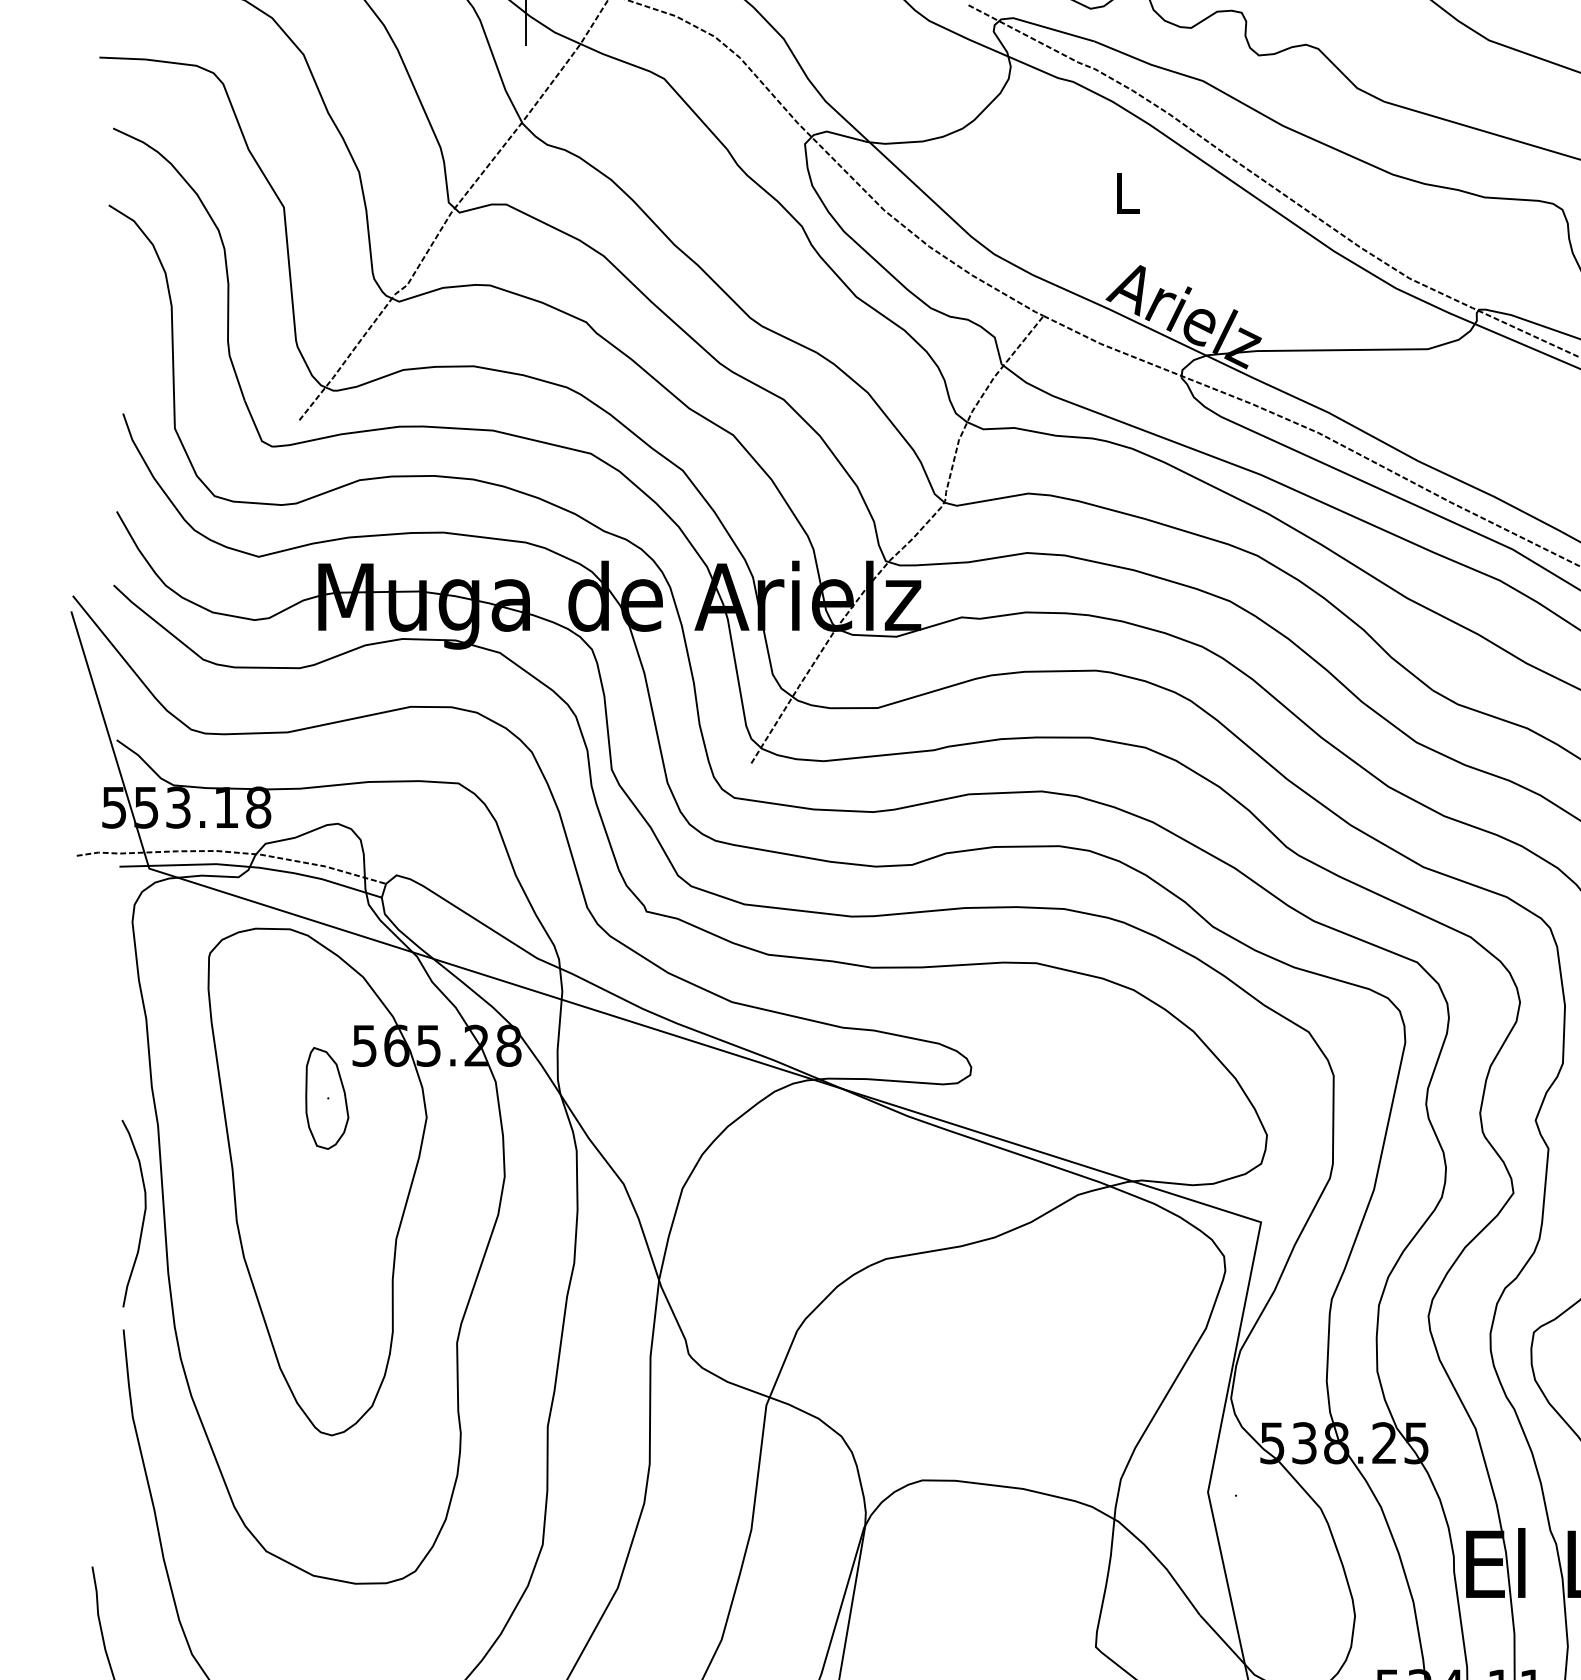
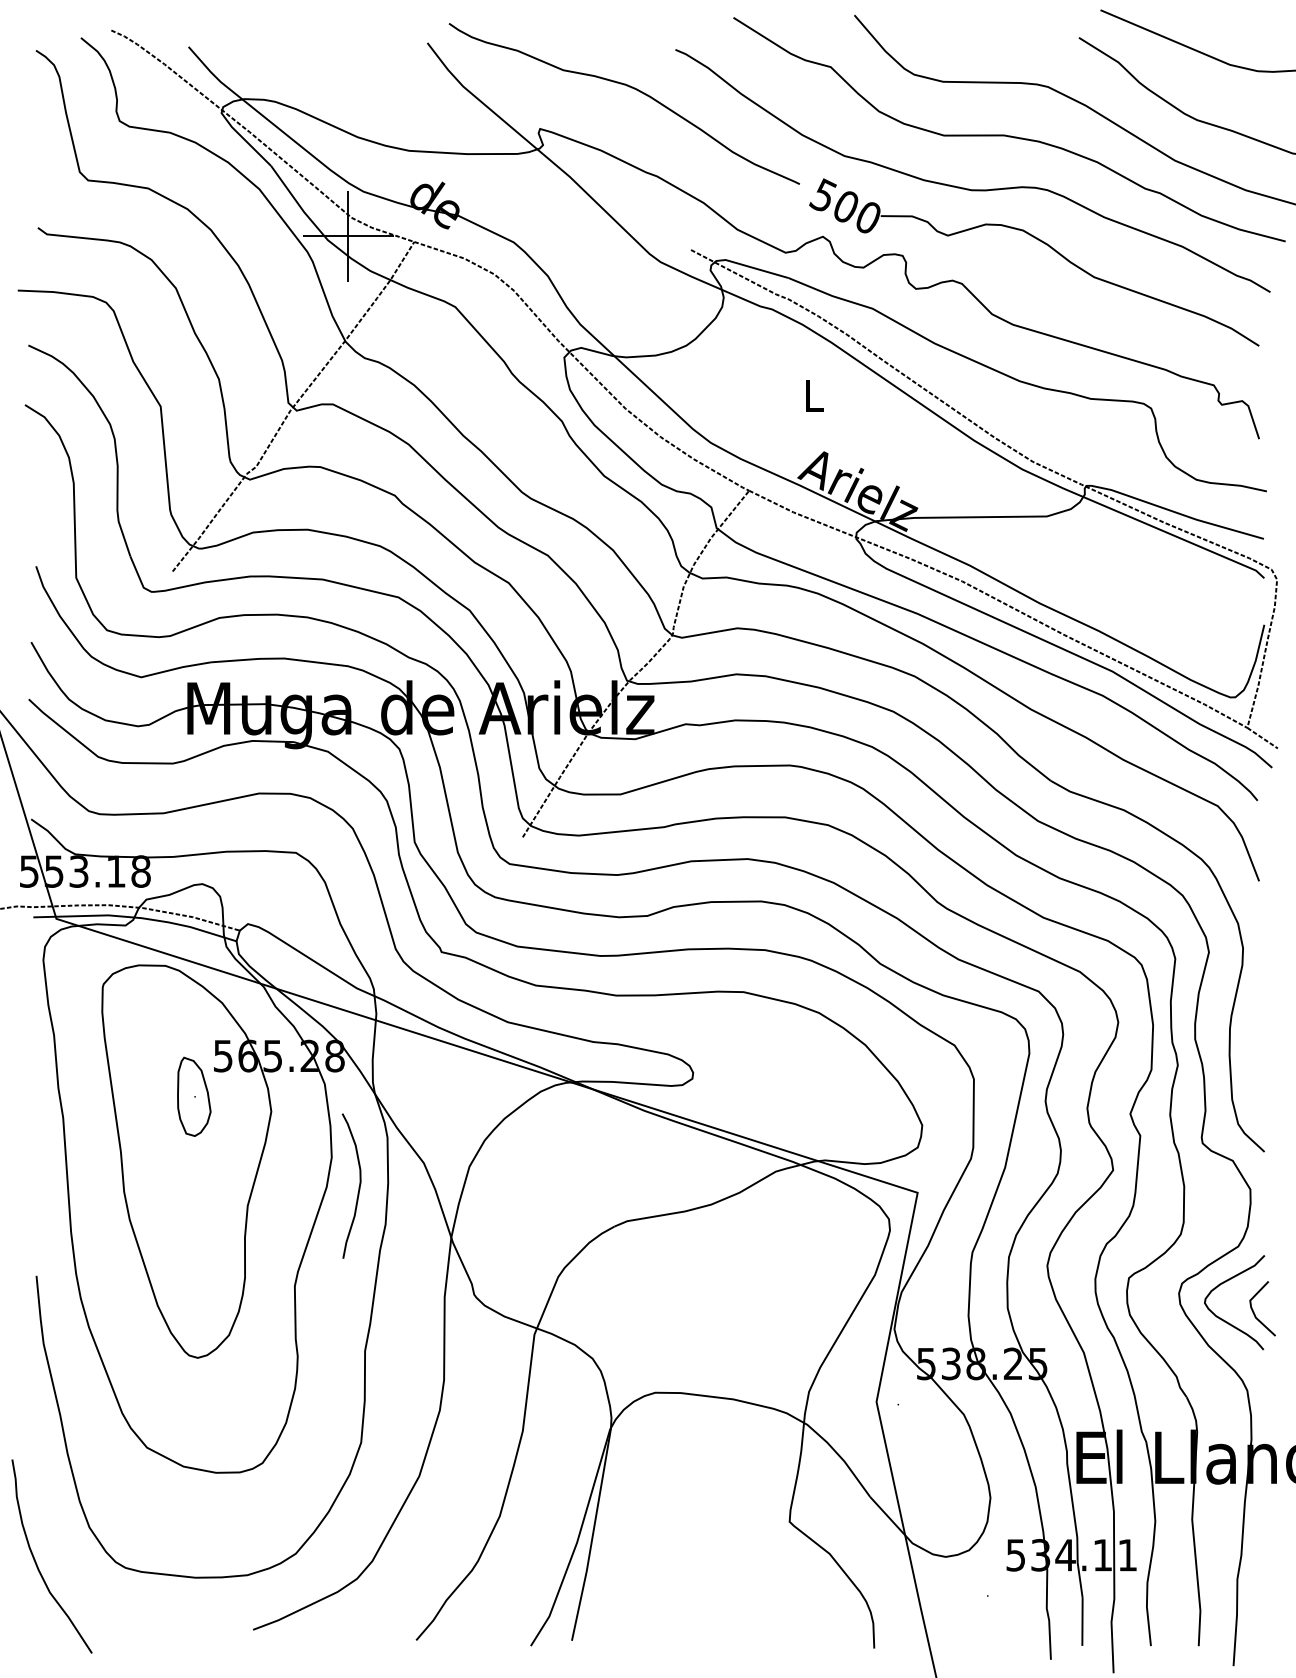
curve: (142, 1215) -> (358, 1187), moved

